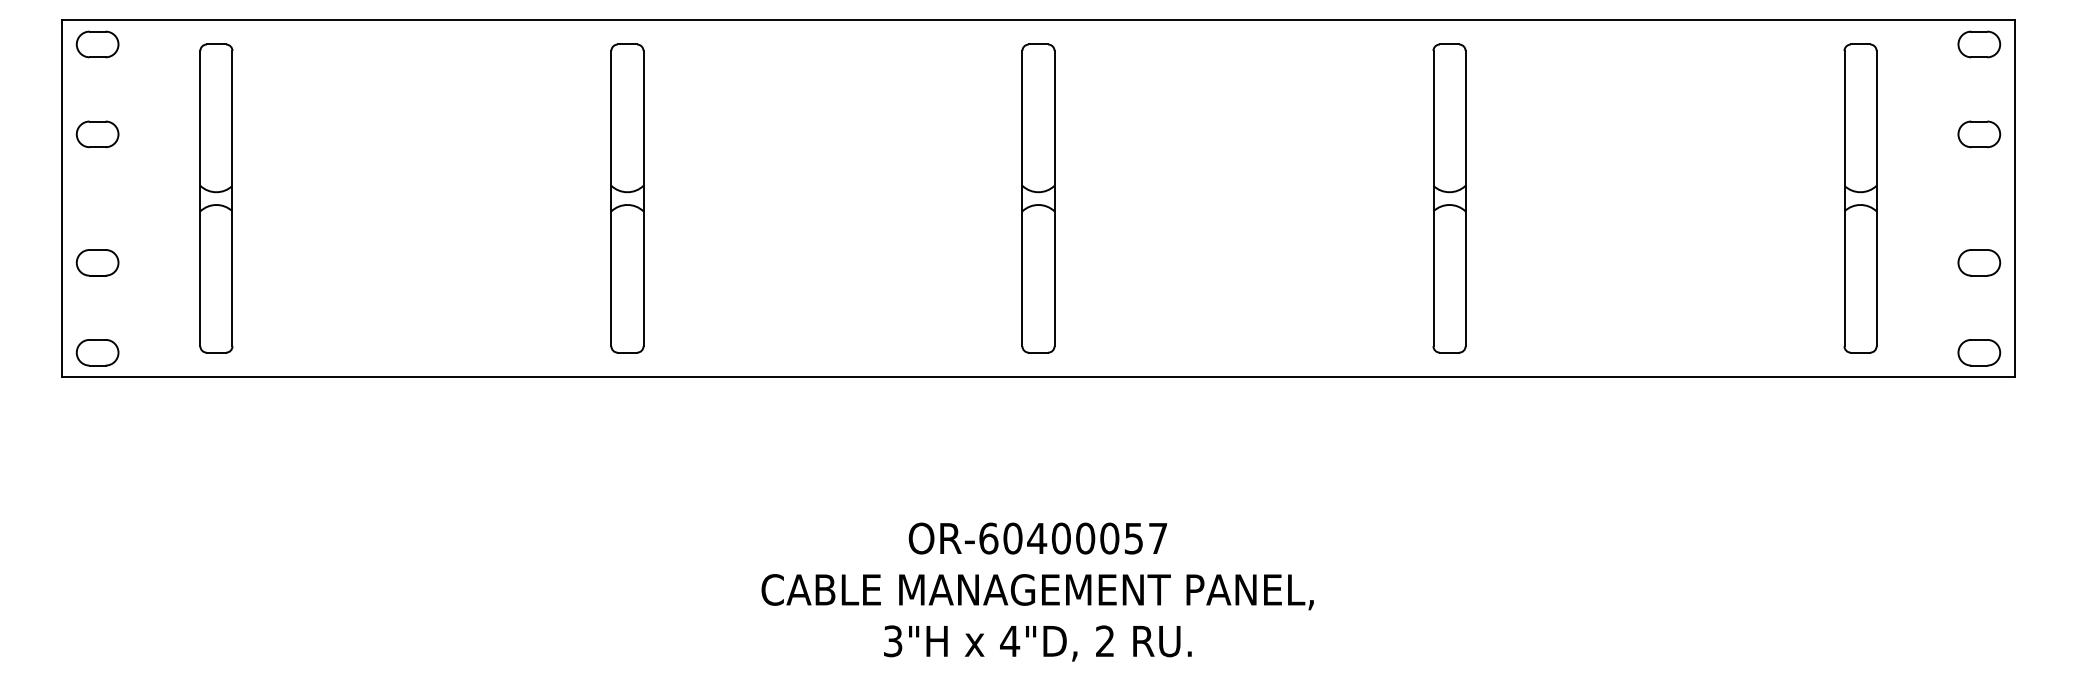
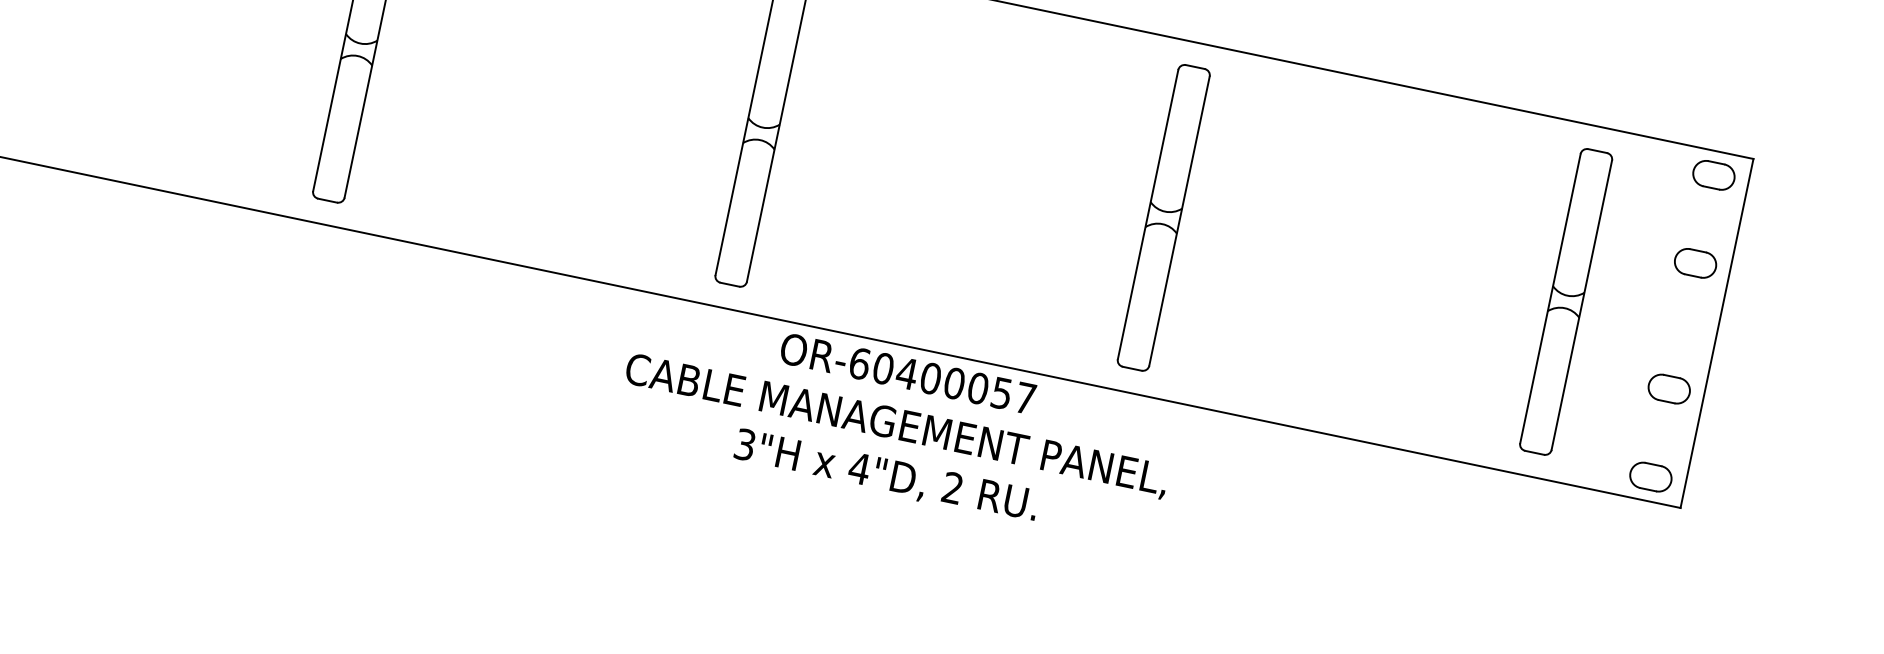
text: (1037, 591) -> (896, 425), moved

